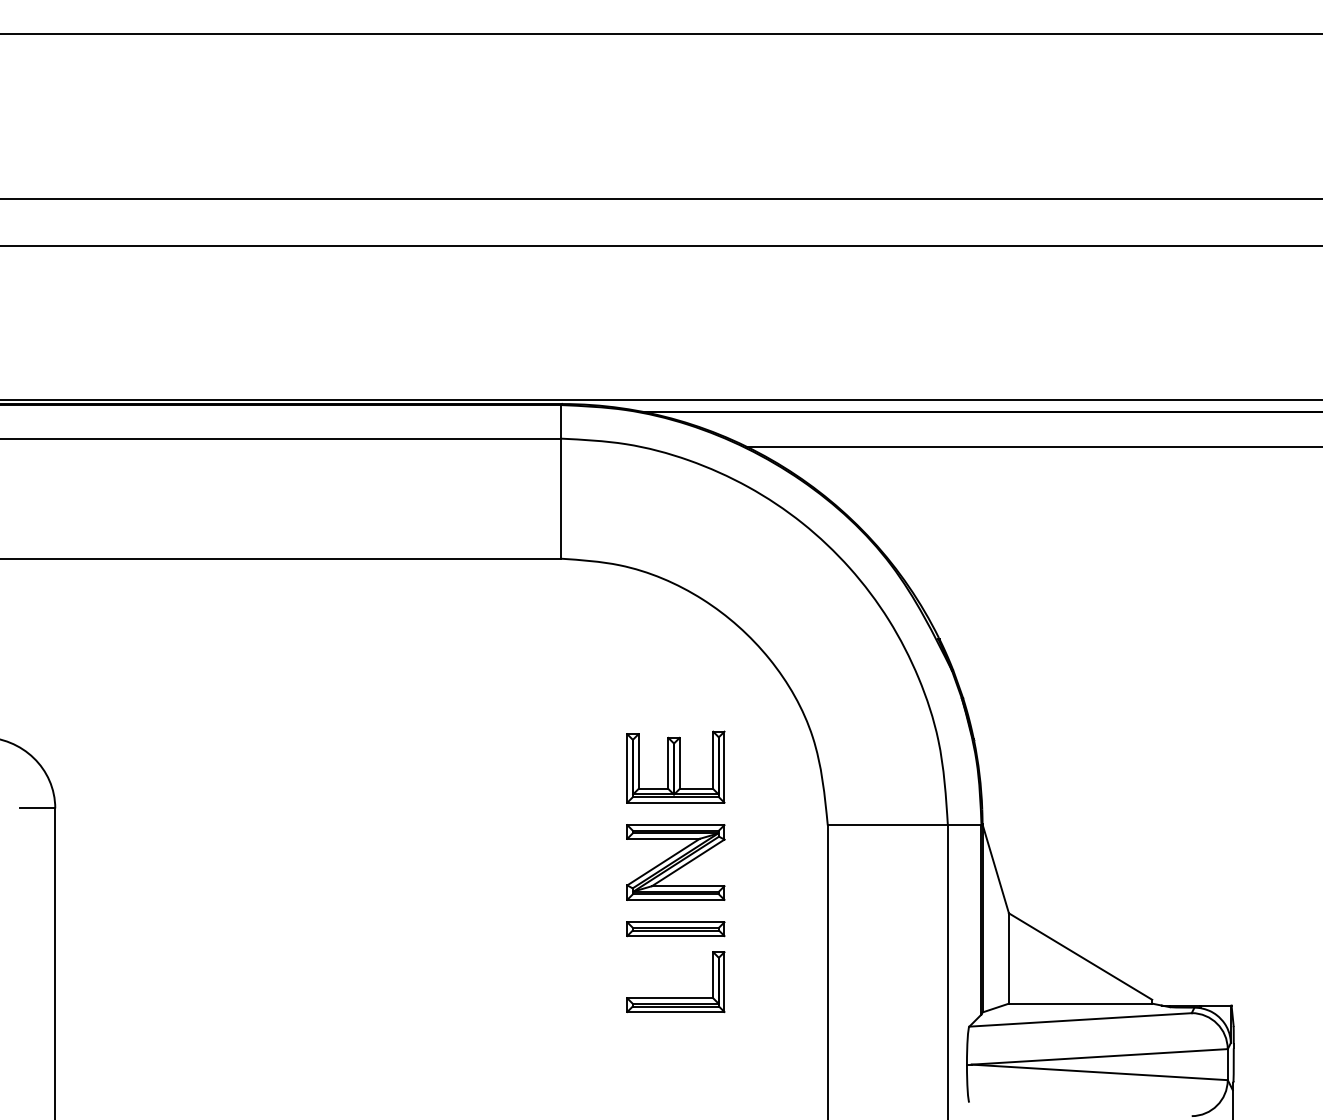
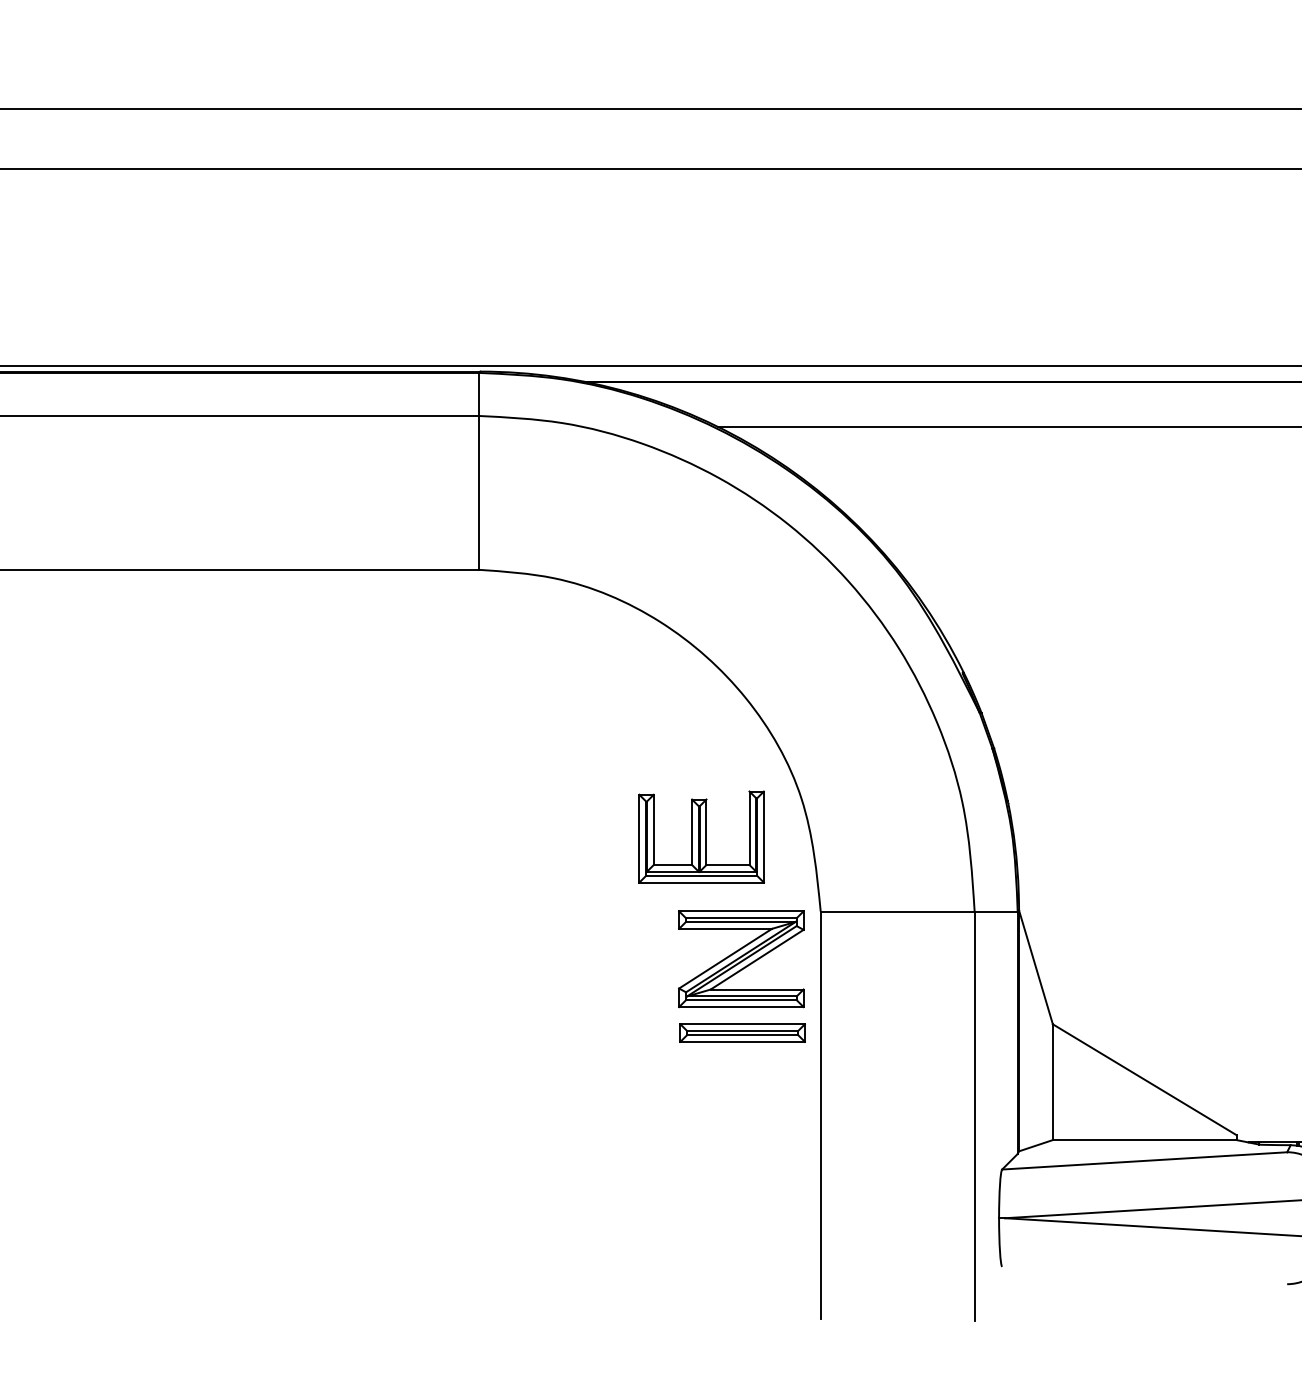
part: (675, 766) -> (701, 836), moved
part: (675, 862) -> (740, 959), moved
part: (675, 929) -> (742, 1033), moved
part: (675, 997) -> (625, 1132), removed

